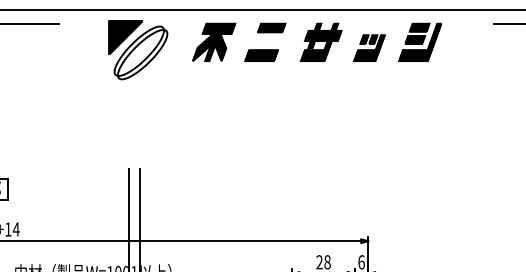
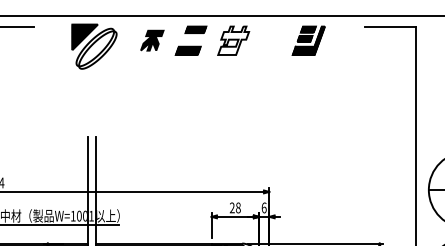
part: (214, 42) -> (152, 40), size x0.7
hatch: (321, 42) -> (233, 40), removed
part: (368, 47) -> (269, 44), removed

